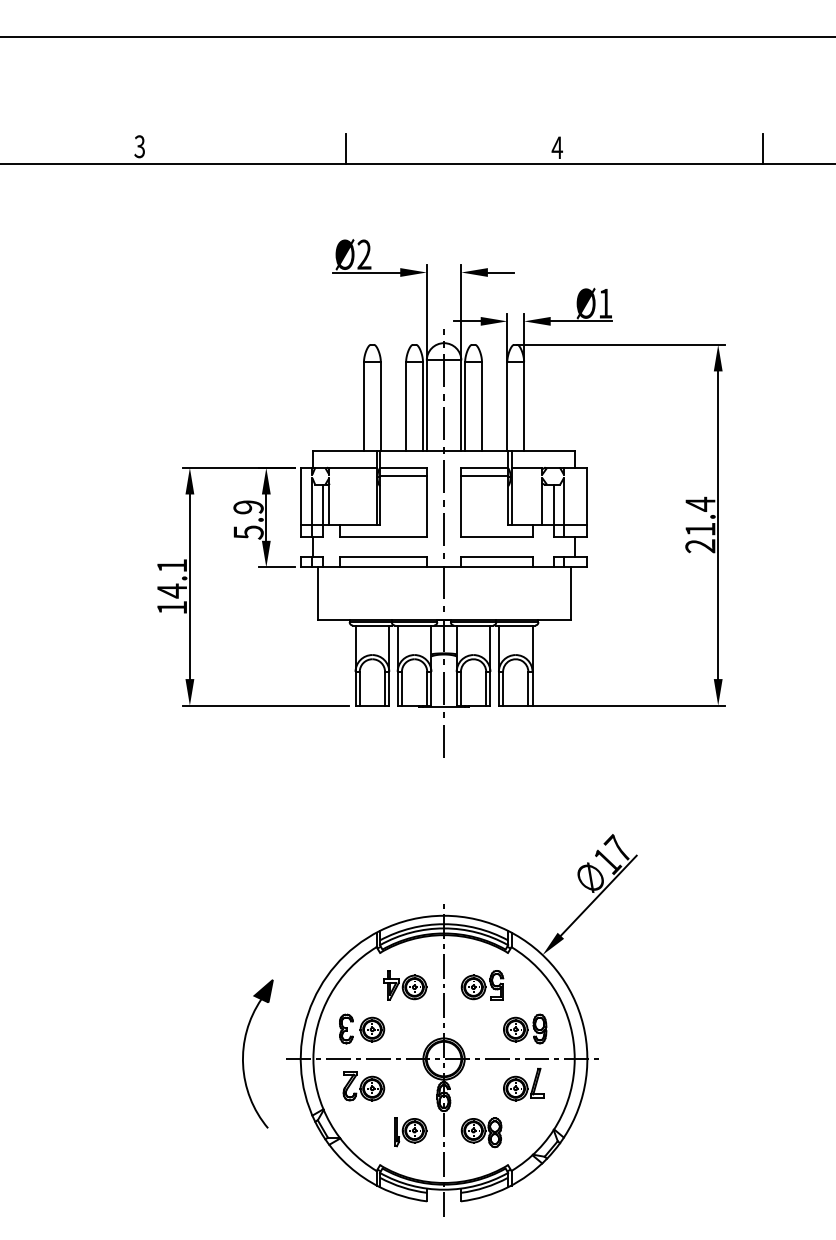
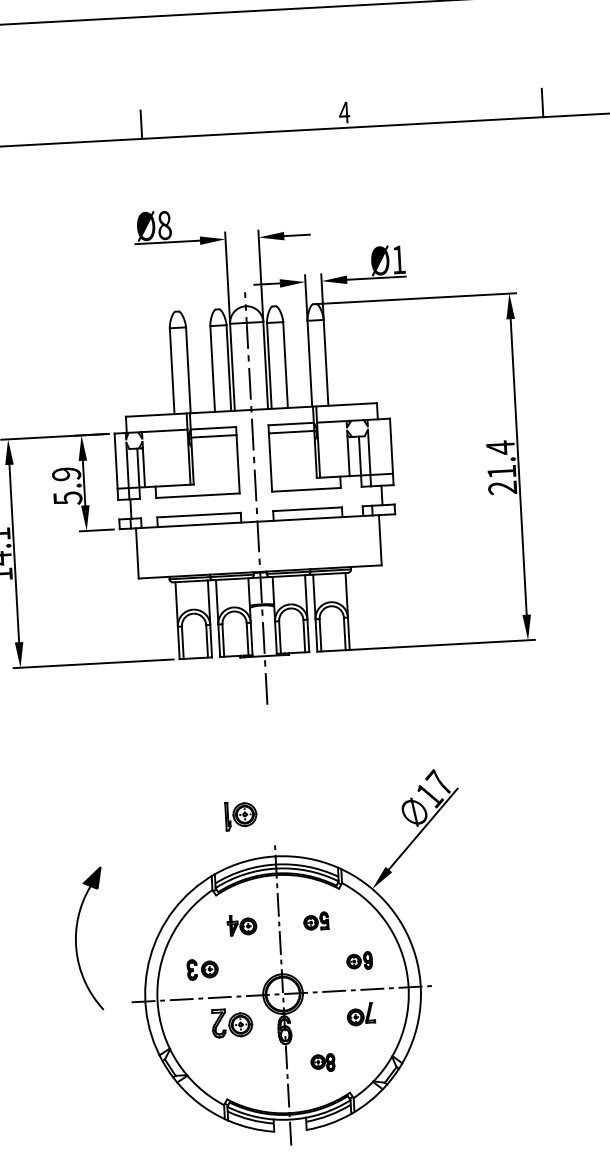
text: (364, 254) -> (164, 225), Ø2 -> Ø8
part: (405, 985) -> (242, 925), size x0.7
part: (482, 985) -> (316, 921), size x0.6
part: (362, 1028) -> (203, 968), size x0.7
part: (525, 1028) -> (359, 960), size x0.6
part: (244, 1052) -> (77, 938), moved
part: (523, 1084) -> (360, 1014), size x0.7
part: (363, 1086) -> (232, 1023), moved
part: (410, 1132) -> (241, 816), moved
part: (481, 1132) -> (322, 1062), size x0.6

